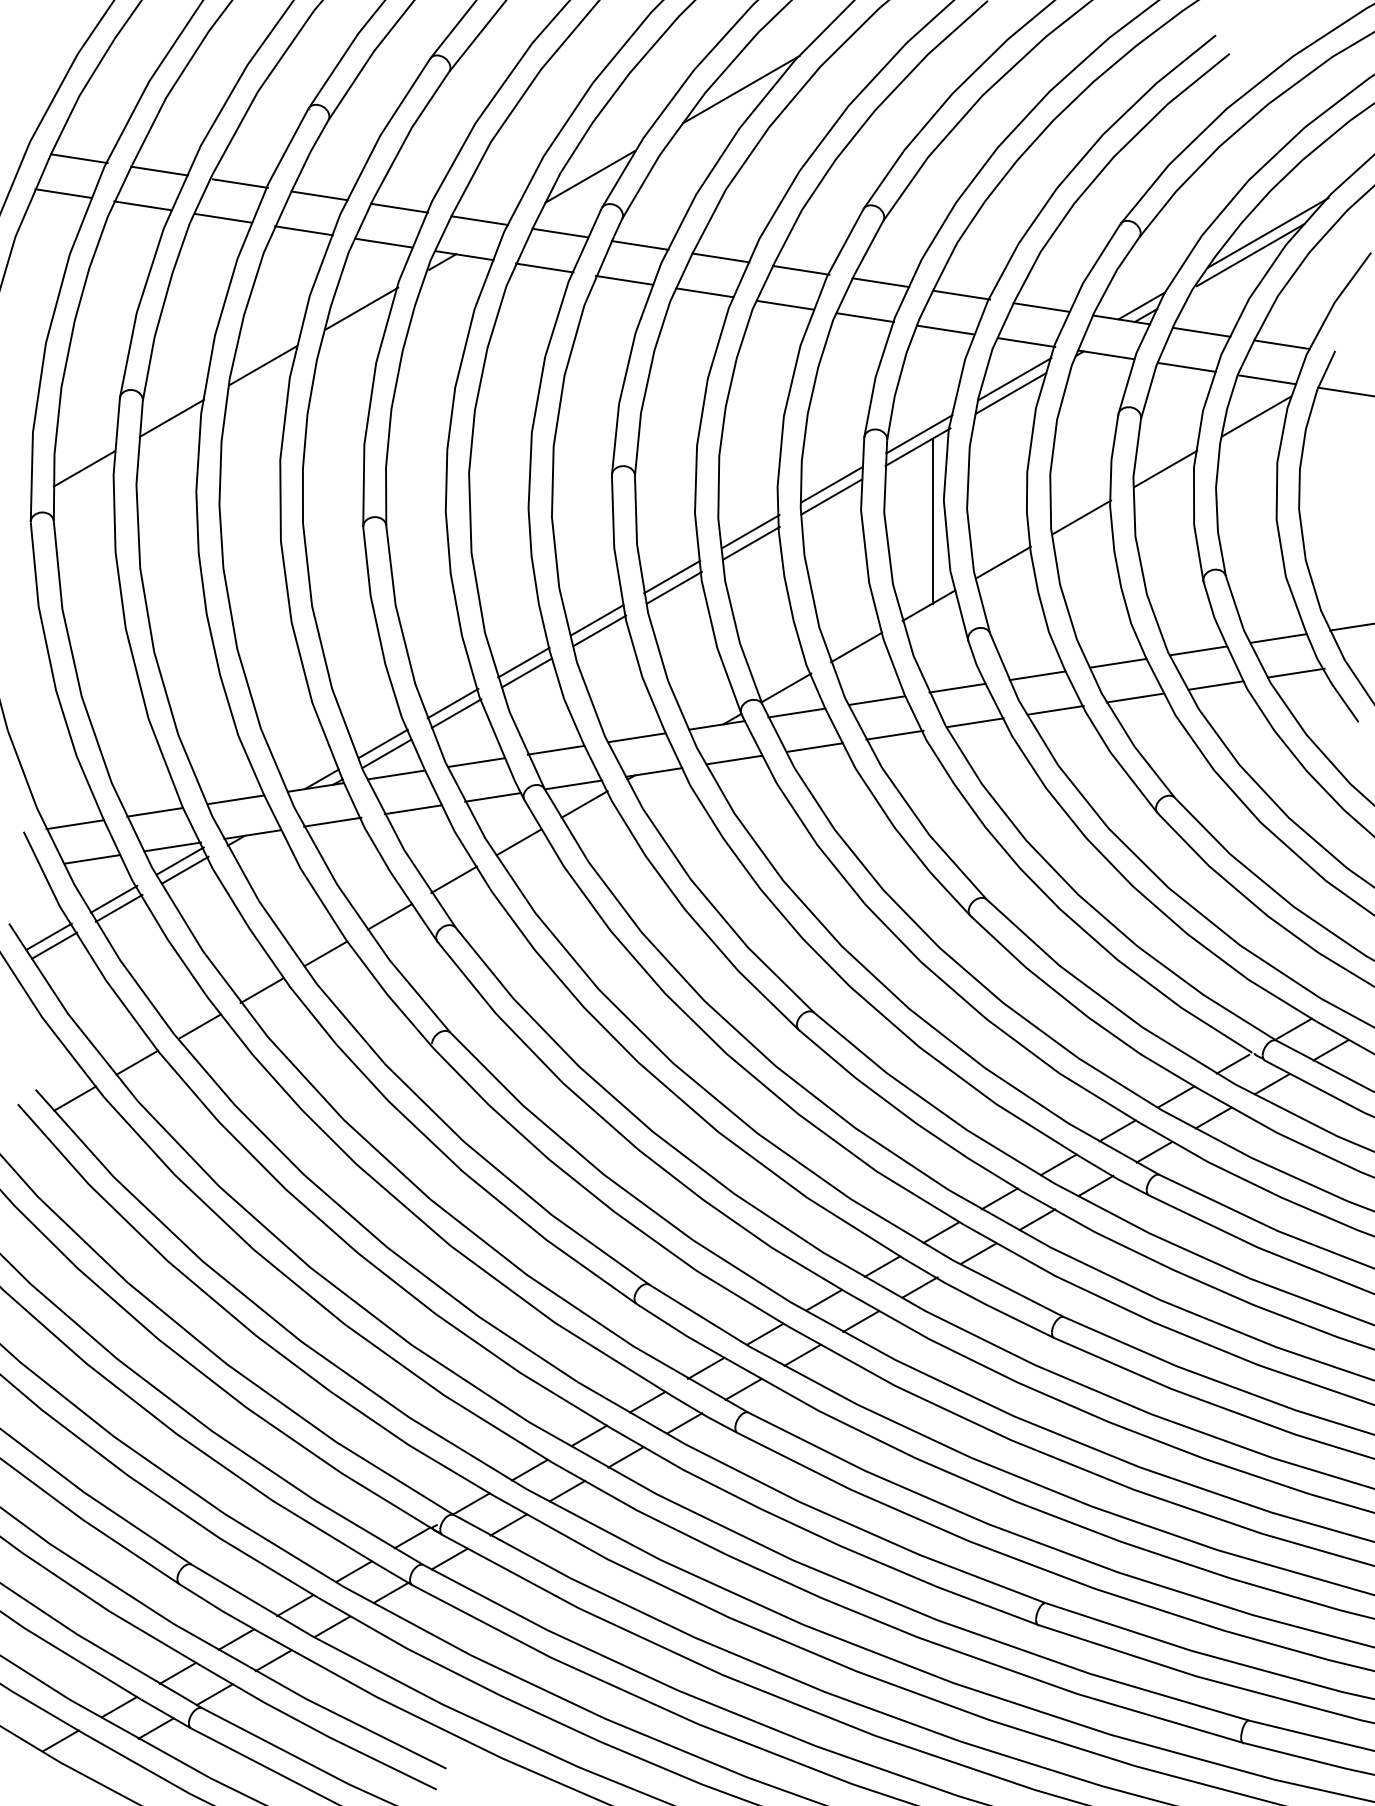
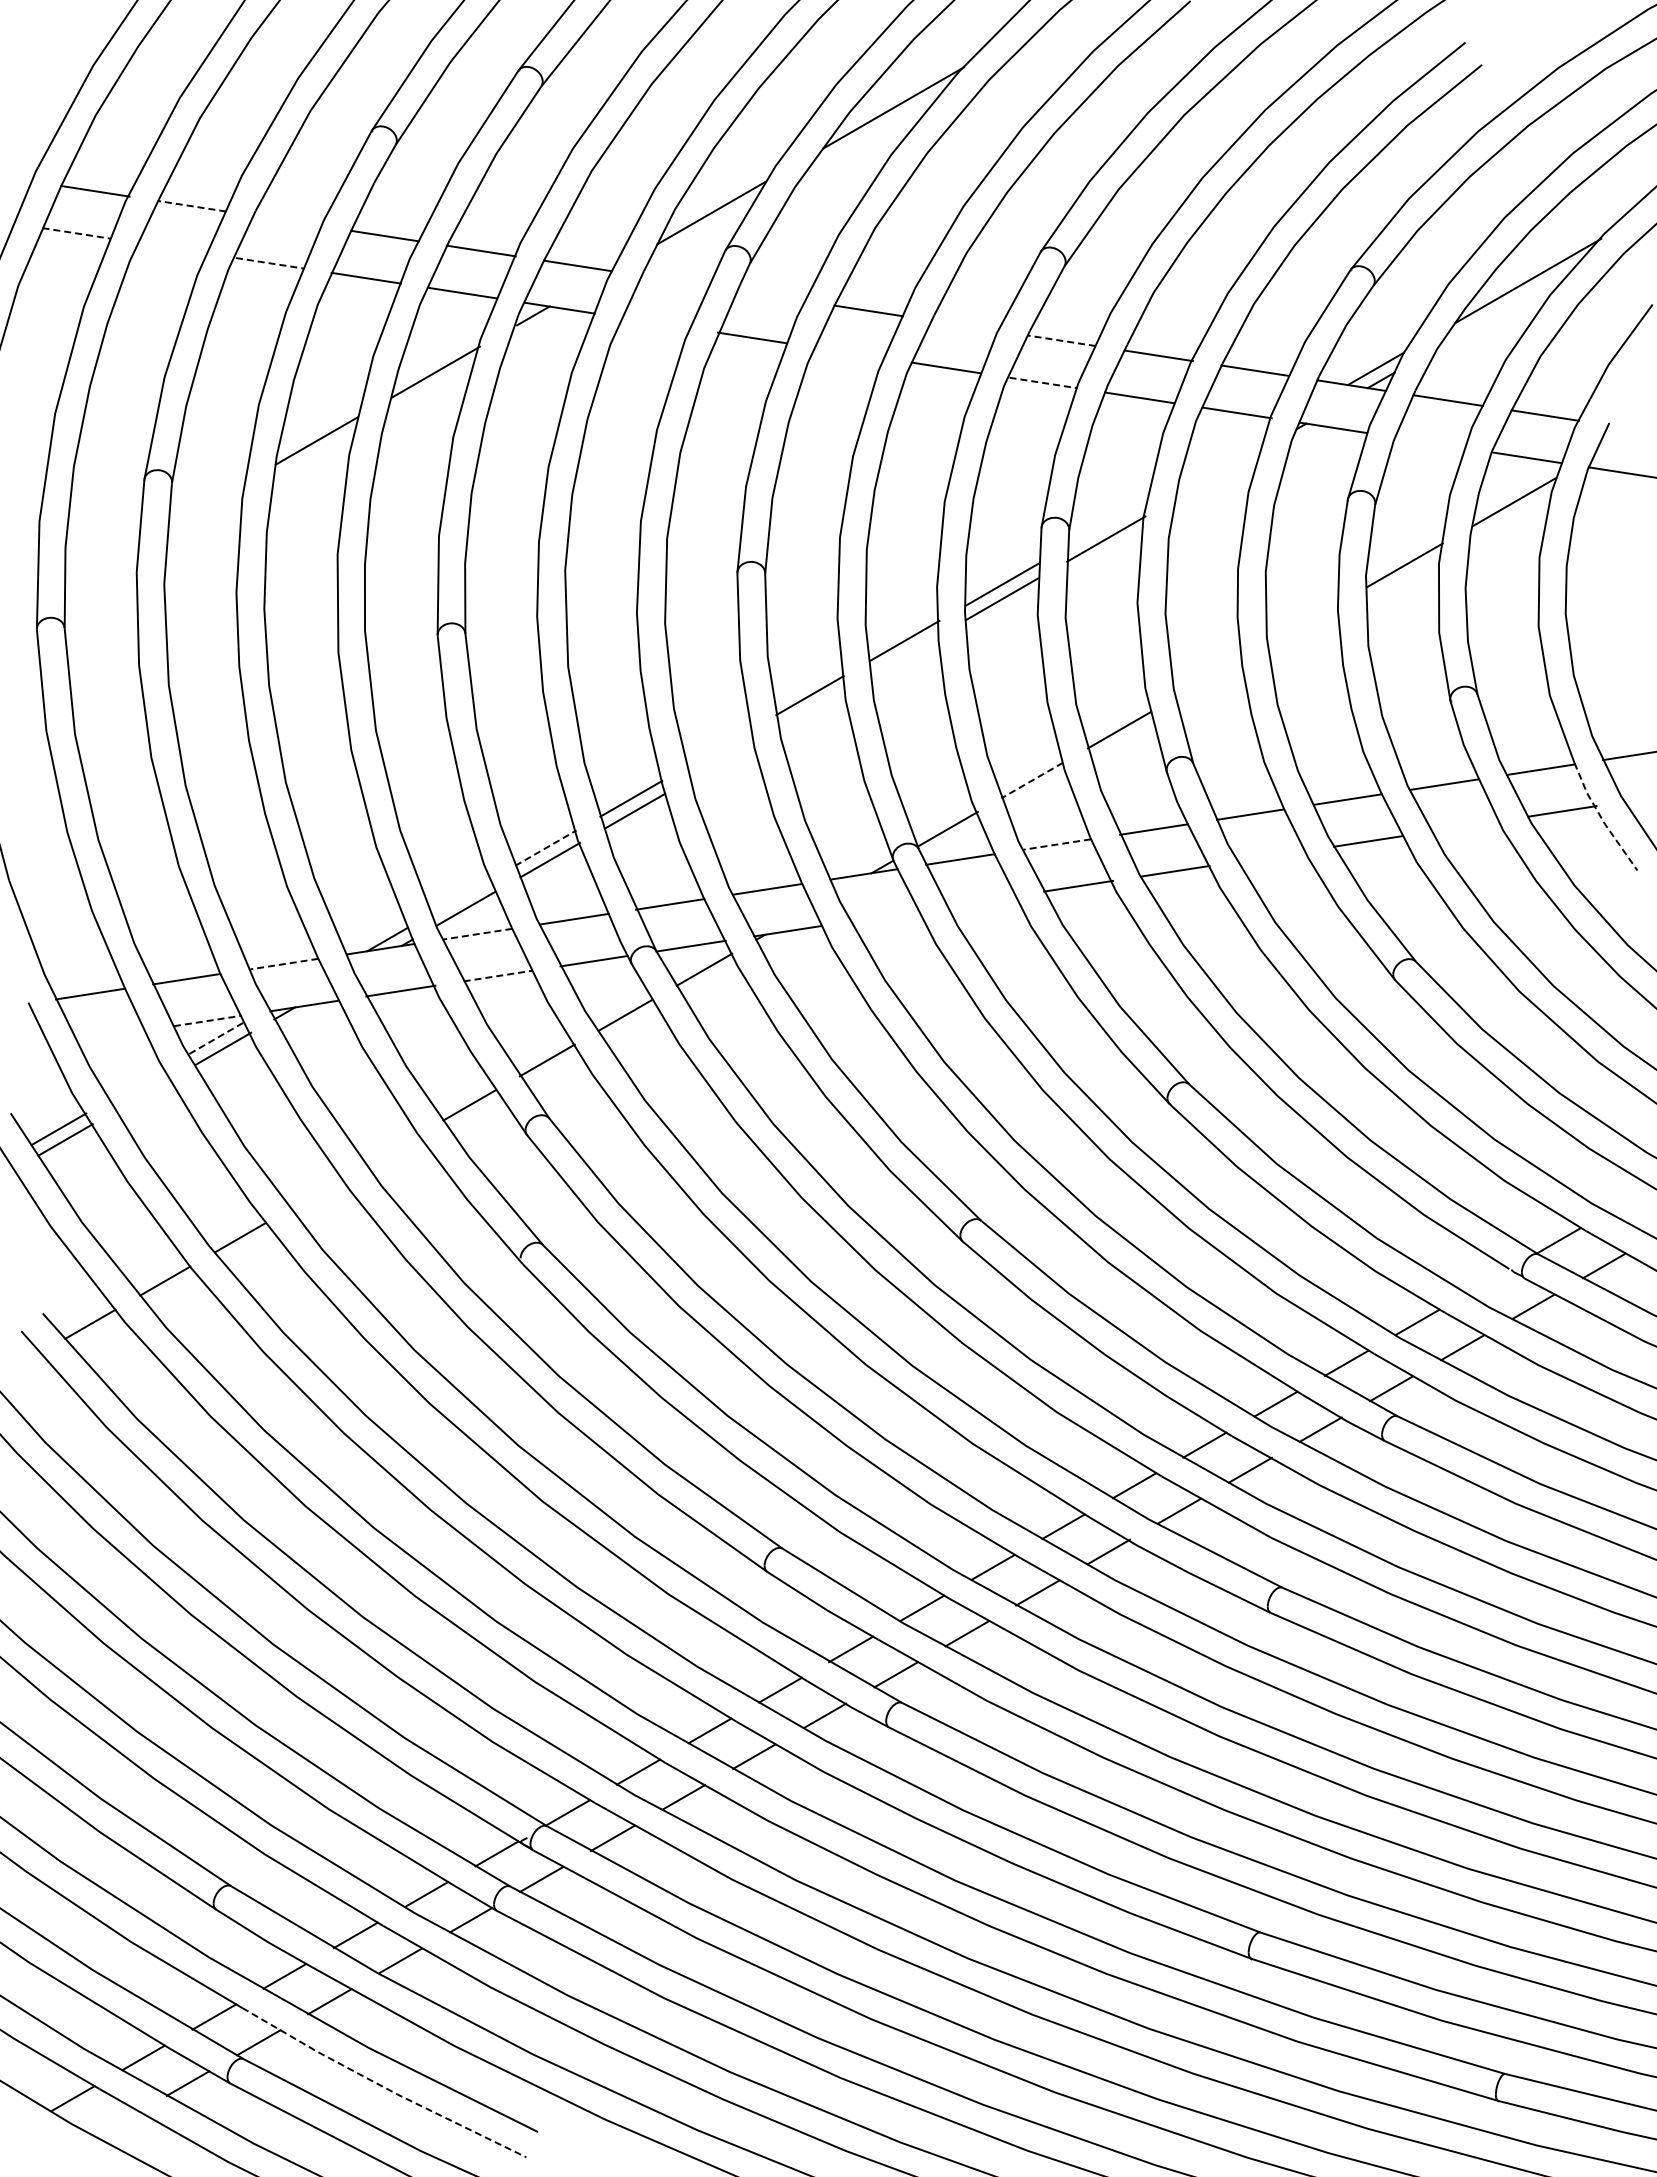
line: (159, 171) -> (191, 206), solid -> dashed
line: (240, 183) -> (289, 221), removed
line: (63, 193) -> (76, 233), solid -> dashed
line: (142, 205) -> (171, 247), removed
line: (224, 218) -> (270, 263), solid -> dashed
line: (559, 232) -> (674, 280), removed
line: (640, 245) -> (771, 295), removed
line: (1249, 255) -> (1506, 307), removed
line: (544, 267) -> (656, 322), removed
line: (801, 270) -> (965, 325), removed
line: (880, 282) -> (1061, 340), solid -> dashed
line: (704, 292) -> (848, 352), removed
line: (866, 318) -> (1044, 383), solid -> dashed
line: (1186, 367) -> (1430, 442), removed
line: (1015, 378) -> (1223, 456), removed
line: (1011, 392) -> (1218, 473), removed
line: (171, 417) -> (206, 503), removed
line: (918, 434) -> (1107, 523), removed
line: (84, 468) -> (101, 564), removed
line: (1082, 517) -> (1304, 623), removed
line: (932, 521) -> (1123, 628), removed
line: (751, 542) -> (905, 654), removed
line: (1003, 562) -> (1209, 678), removed
line: (674, 587) -> (812, 708), removed
line: (597, 620) -> (719, 747), removed
line: (599, 630) -> (722, 760), removed
line: (856, 647) -> (1032, 780), solid -> dashed
line: (1329, 679) -> (1602, 819), solid -> dashed
line: (1215, 685) -> (1465, 826), removed
line: (877, 700) -> (1057, 844), solid -> dashed
line: (453, 703) -> (546, 847), solid -> dashed
line: (1055, 710) -> (1272, 856), removed
line: (383, 743) -> (461, 896), removed
line: (814, 747) -> (981, 900), removed
line: (733, 760) -> (884, 916), removed
line: (397, 775) -> (478, 934), solid -> dashed
line: (235, 800) -> (283, 964), solid -> dashed
line: (412, 810) -> (497, 976), solid -> dashed
line: (173, 846) -> (208, 1020), solid -> dashed
line: (91, 859) -> (110, 1035), removed
line: (180, 860) -> (217, 1037), solid -> dashed
line: (114, 898) -> (137, 1083), removed
line: (119, 907) -> (143, 1094), removed
line: (325, 953) -> (392, 1149), removed
line: (261, 990) -> (315, 1194), removed
line: (1232, 1063) -> (1485, 1282), removed
line: (317, 1730) -> (382, 2086), solid -> dashed

